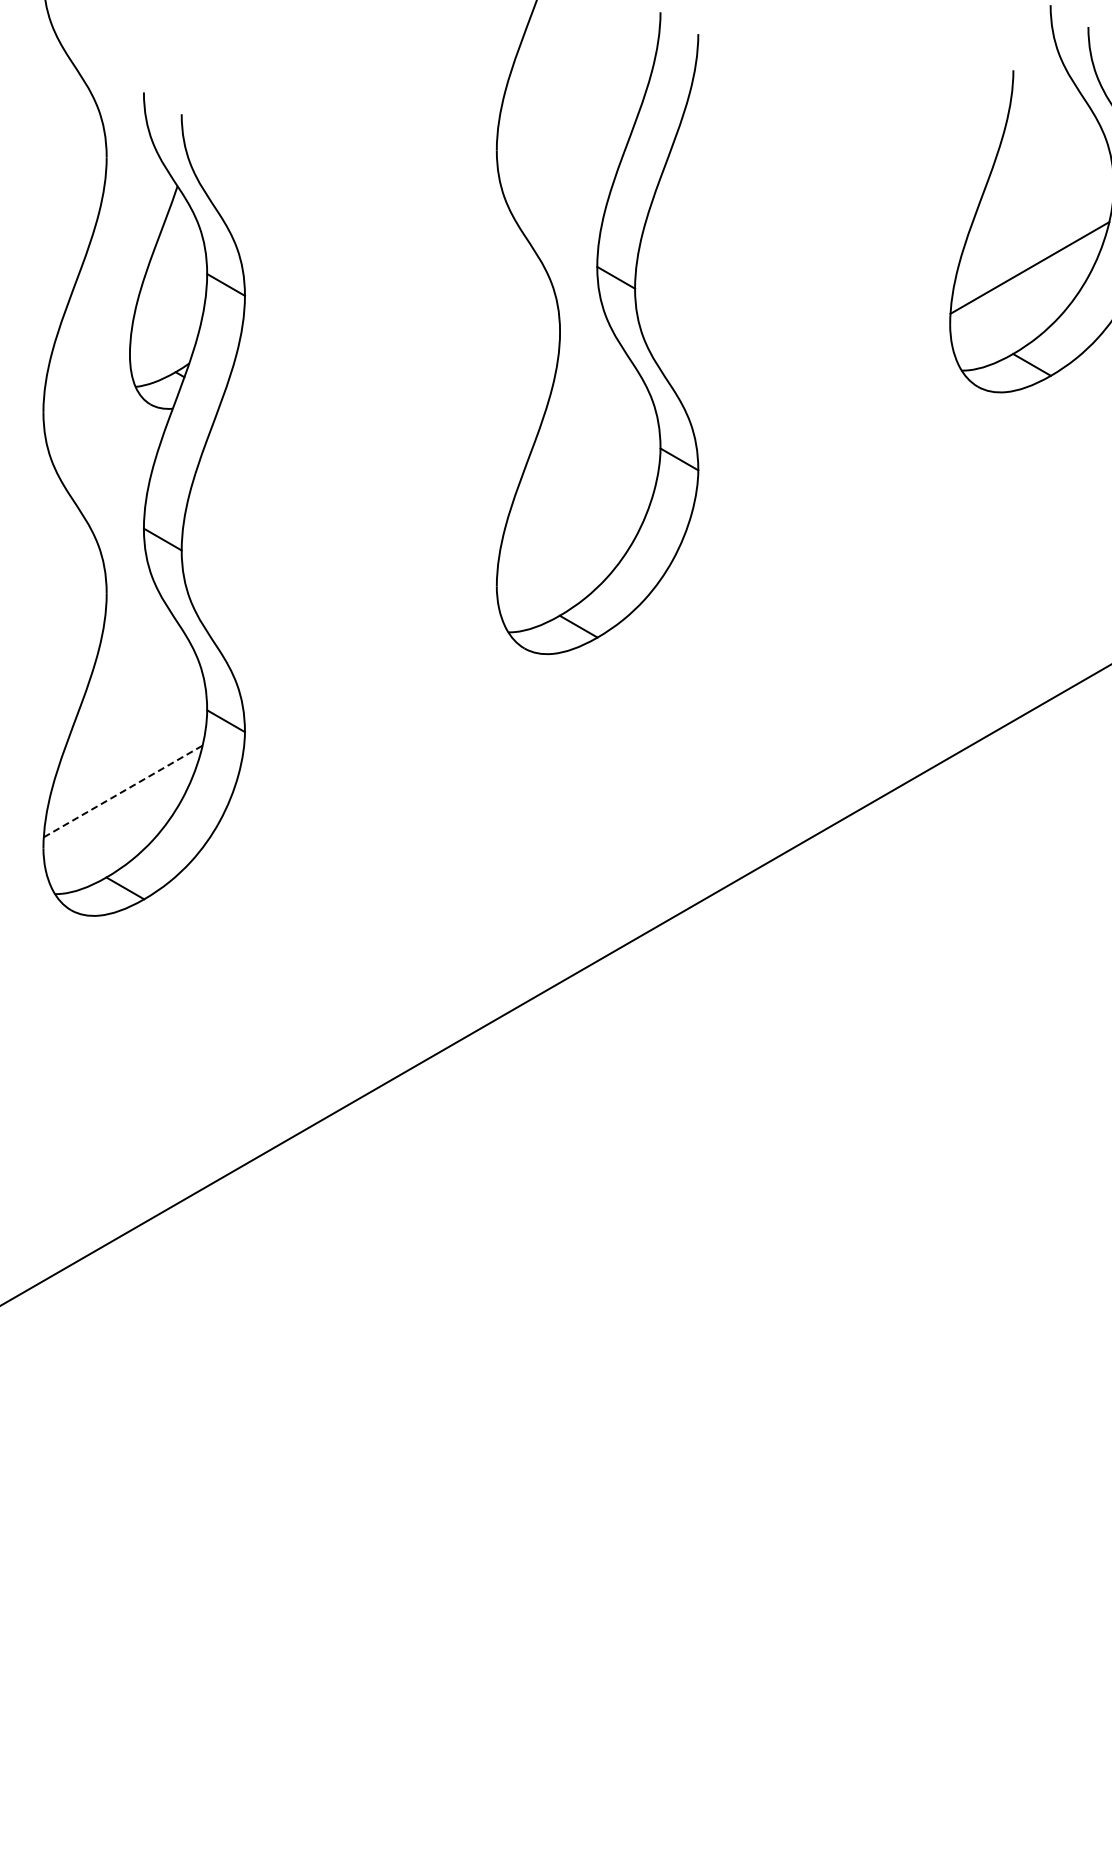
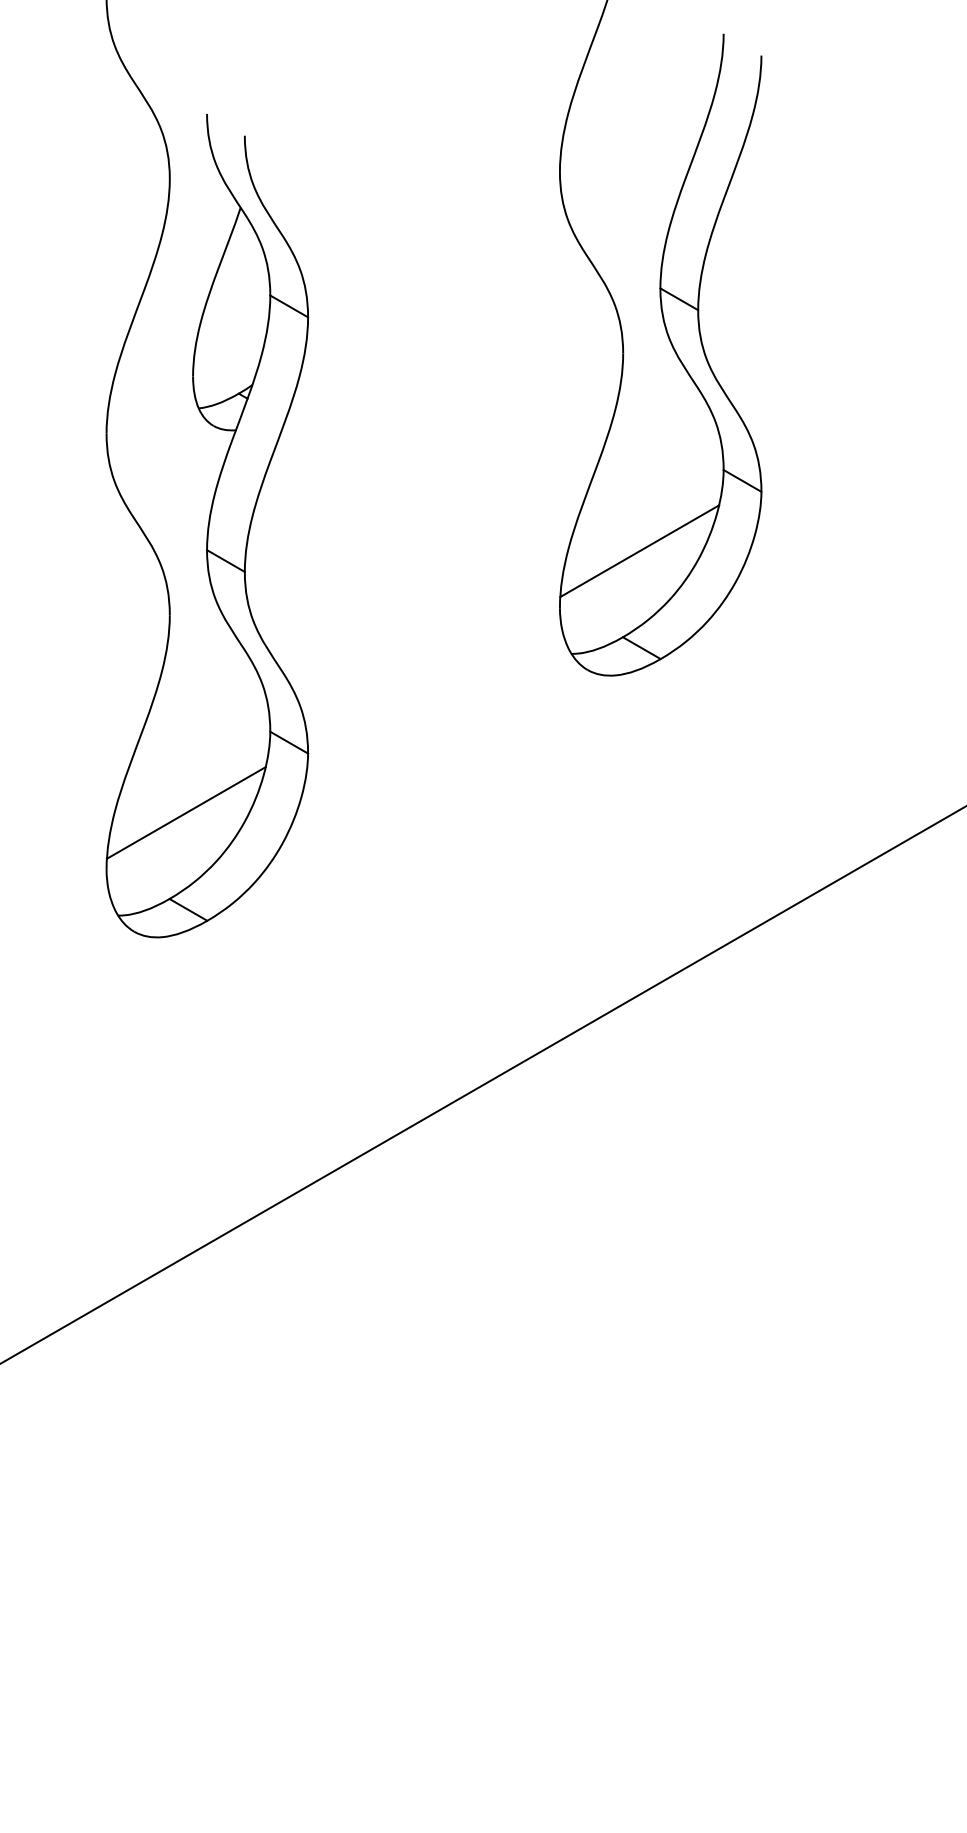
line: (576, 529) -> (639, 551), added
line: (123, 791) -> (186, 813), dashed -> solid

